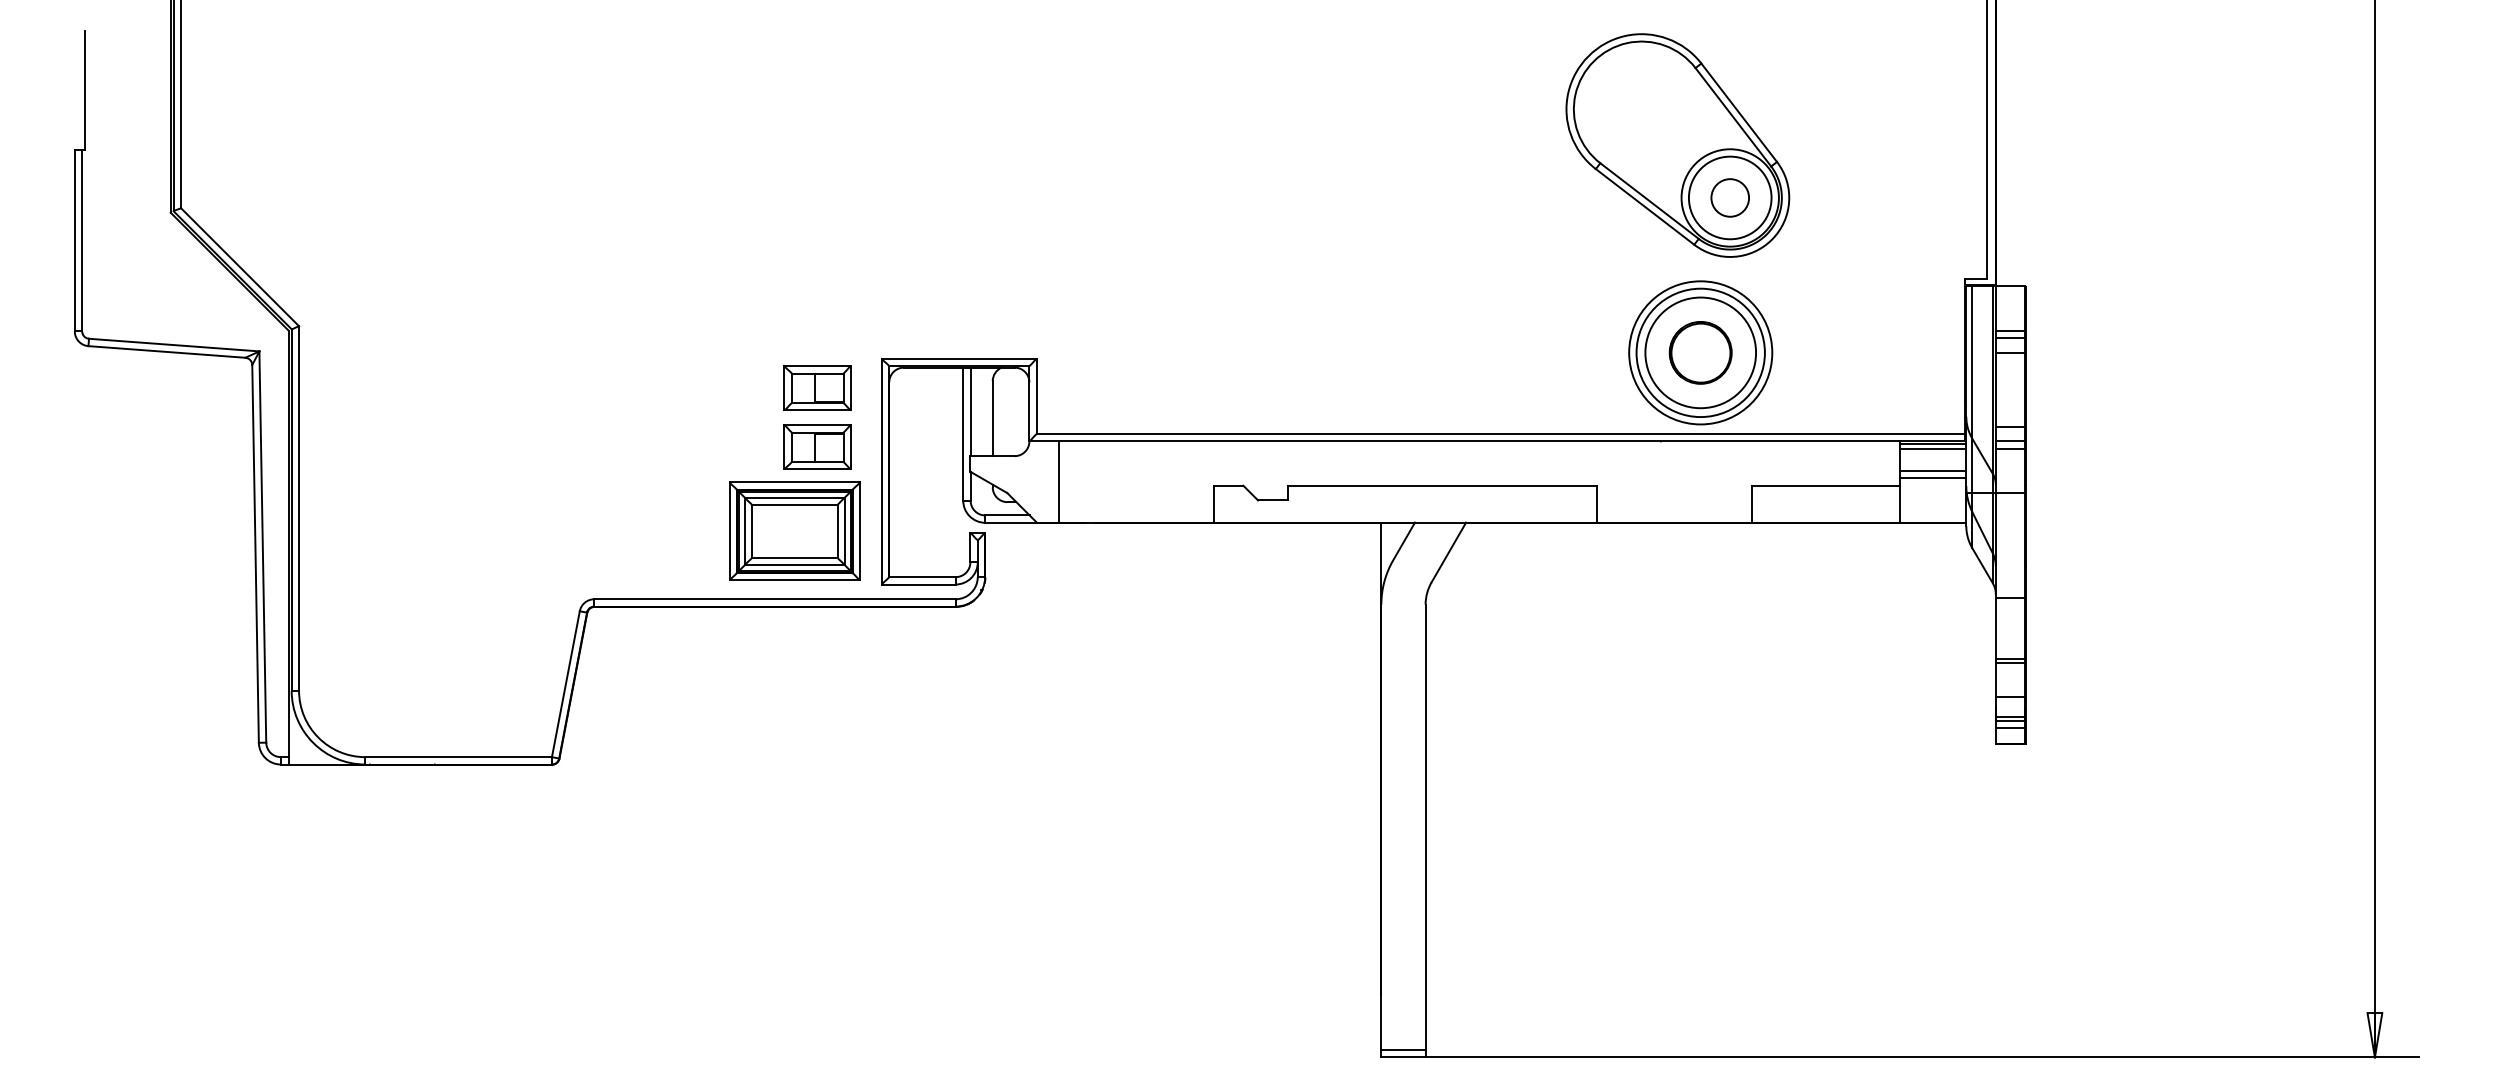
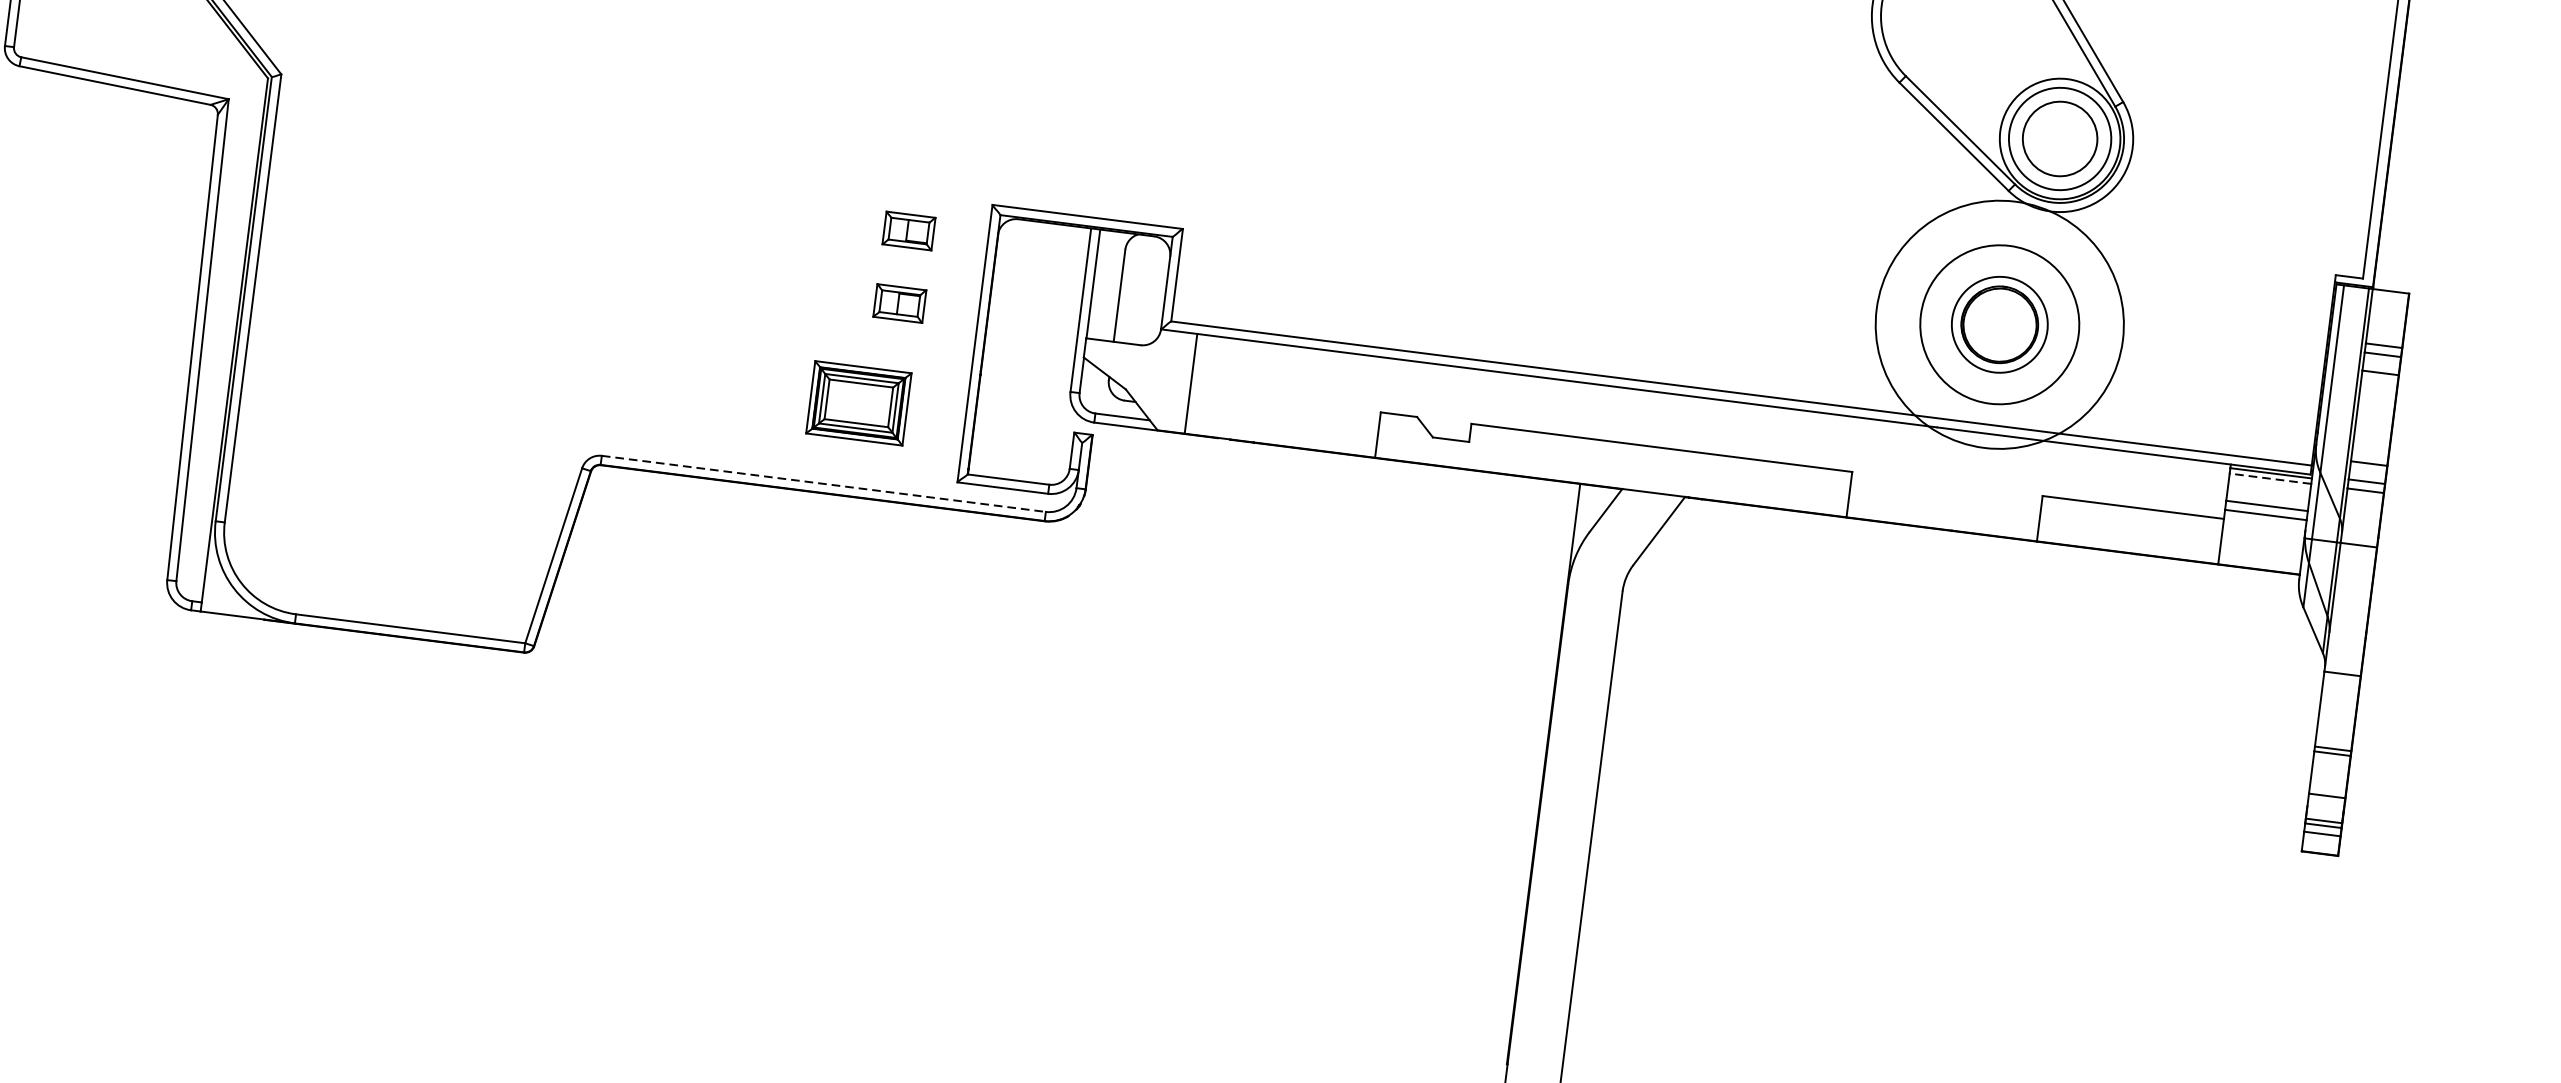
circle: (1730, 197) -> (2060, 138), size x1.6
circle: (1700, 352) -> (1999, 324), size x0.7
circle: (1700, 352) -> (1999, 324), size x1.4
part: (817, 387) -> (908, 230), size x0.6
part: (817, 446) -> (899, 302), size x0.6
line: (1932, 448) -> (2269, 478), solid -> dashed
part: (794, 530) -> (858, 402), size x0.6
line: (774, 599) -> (823, 484), solid -> dashed

